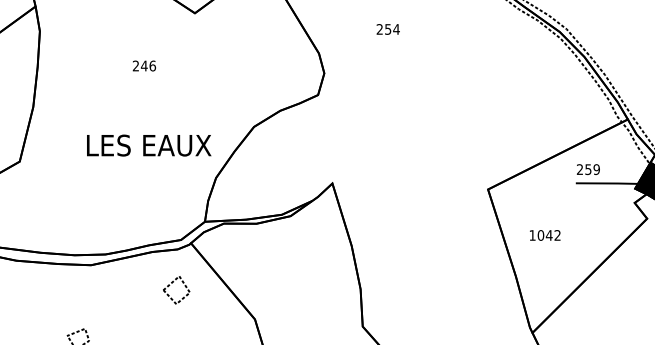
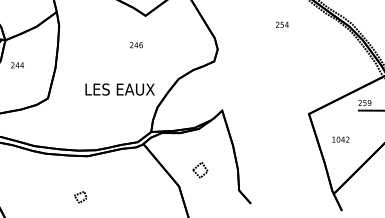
text: (388, 28) -> (282, 24), moved
text: (144, 66) -> (136, 45), moved
line: (173, 283) -> (198, 166), moved

